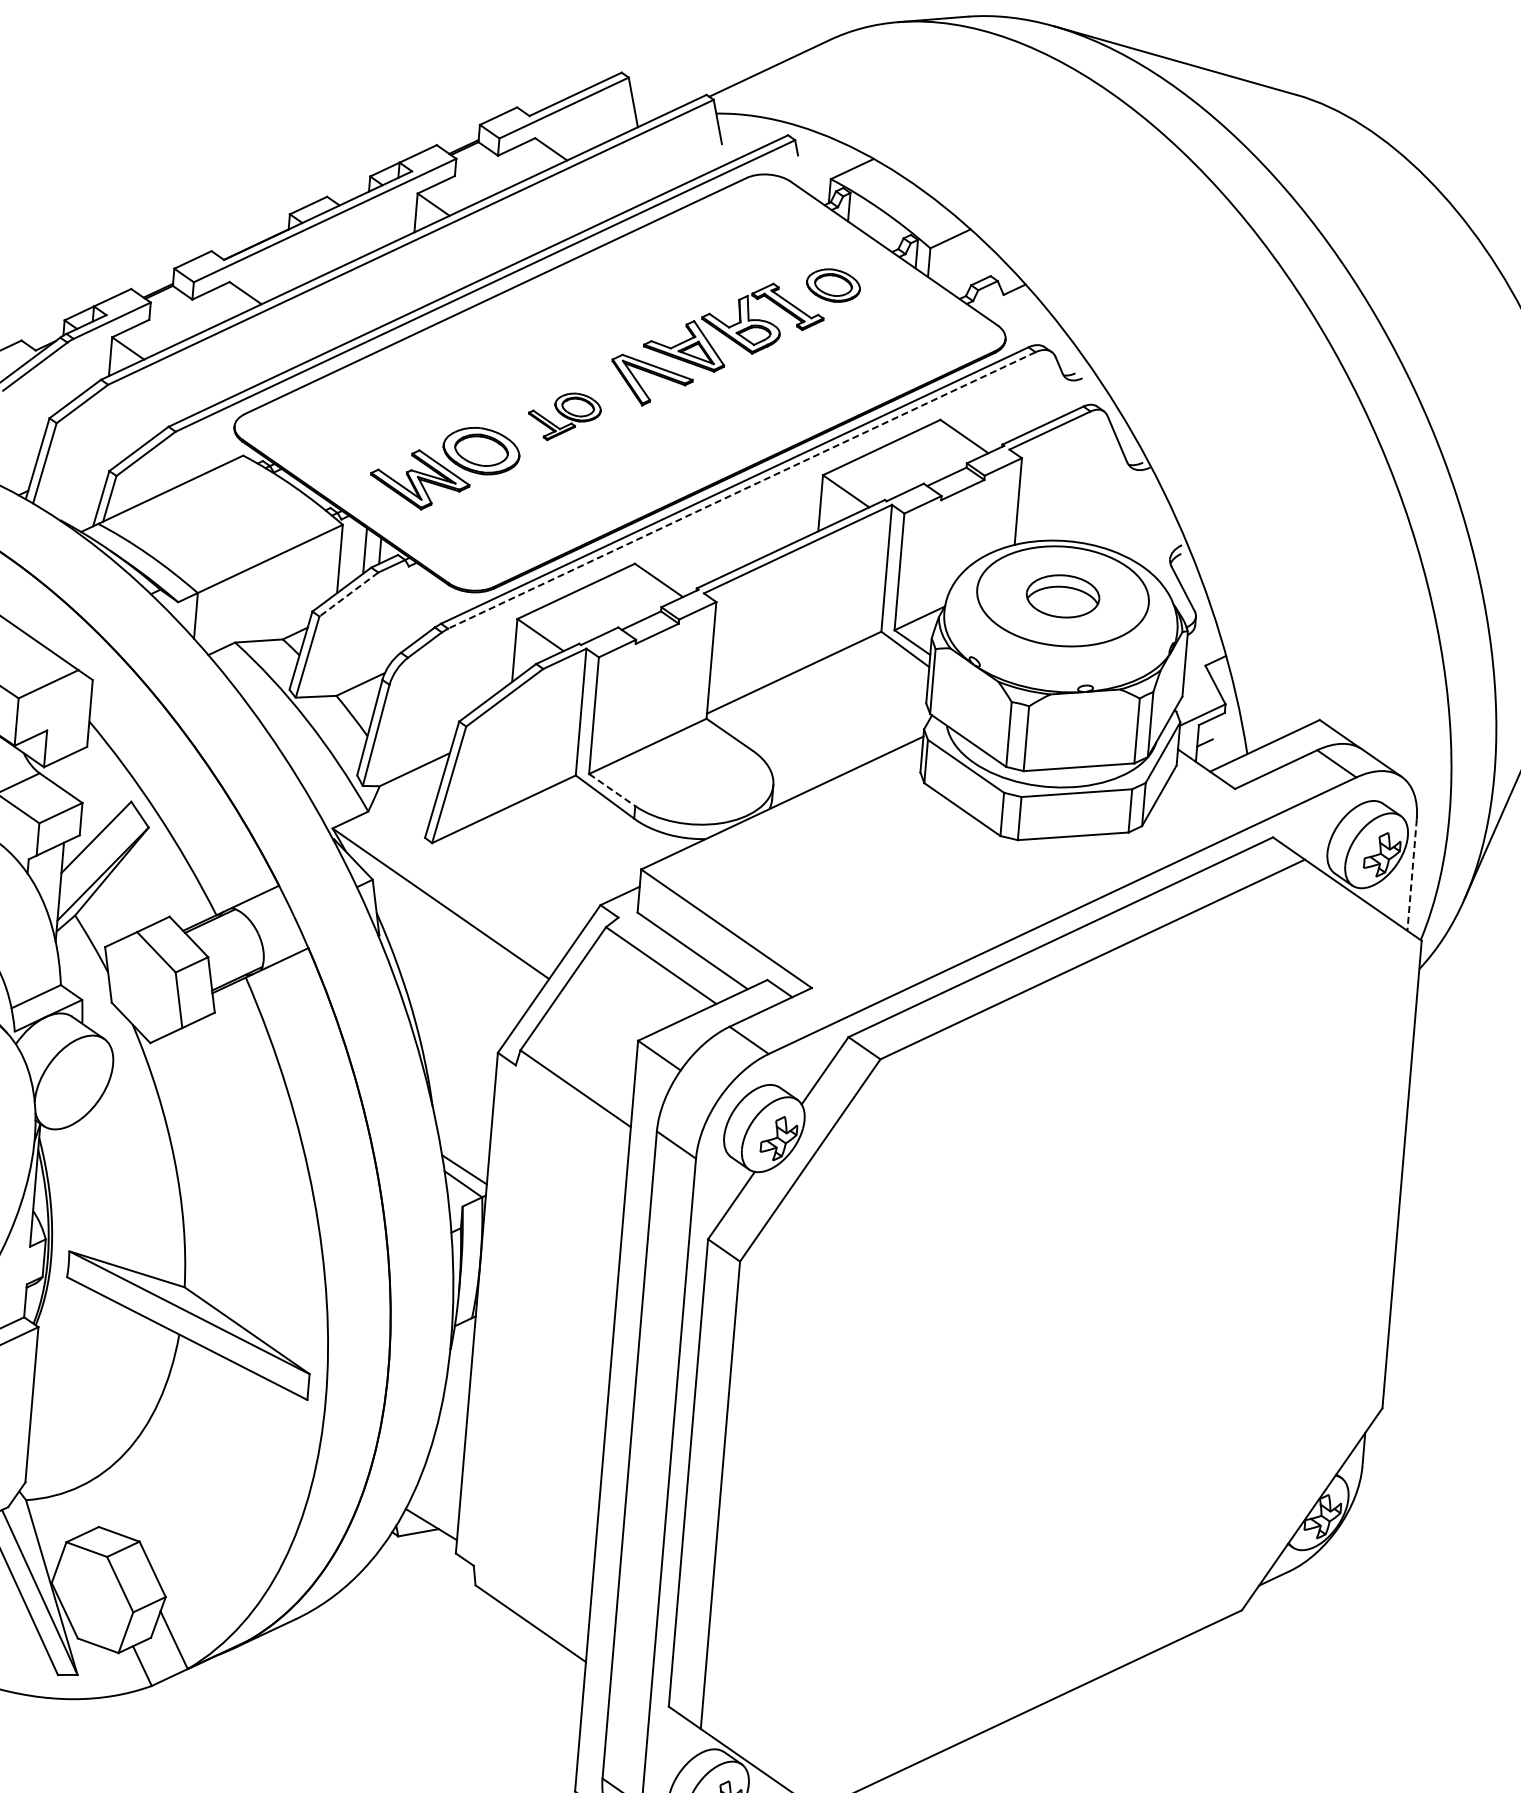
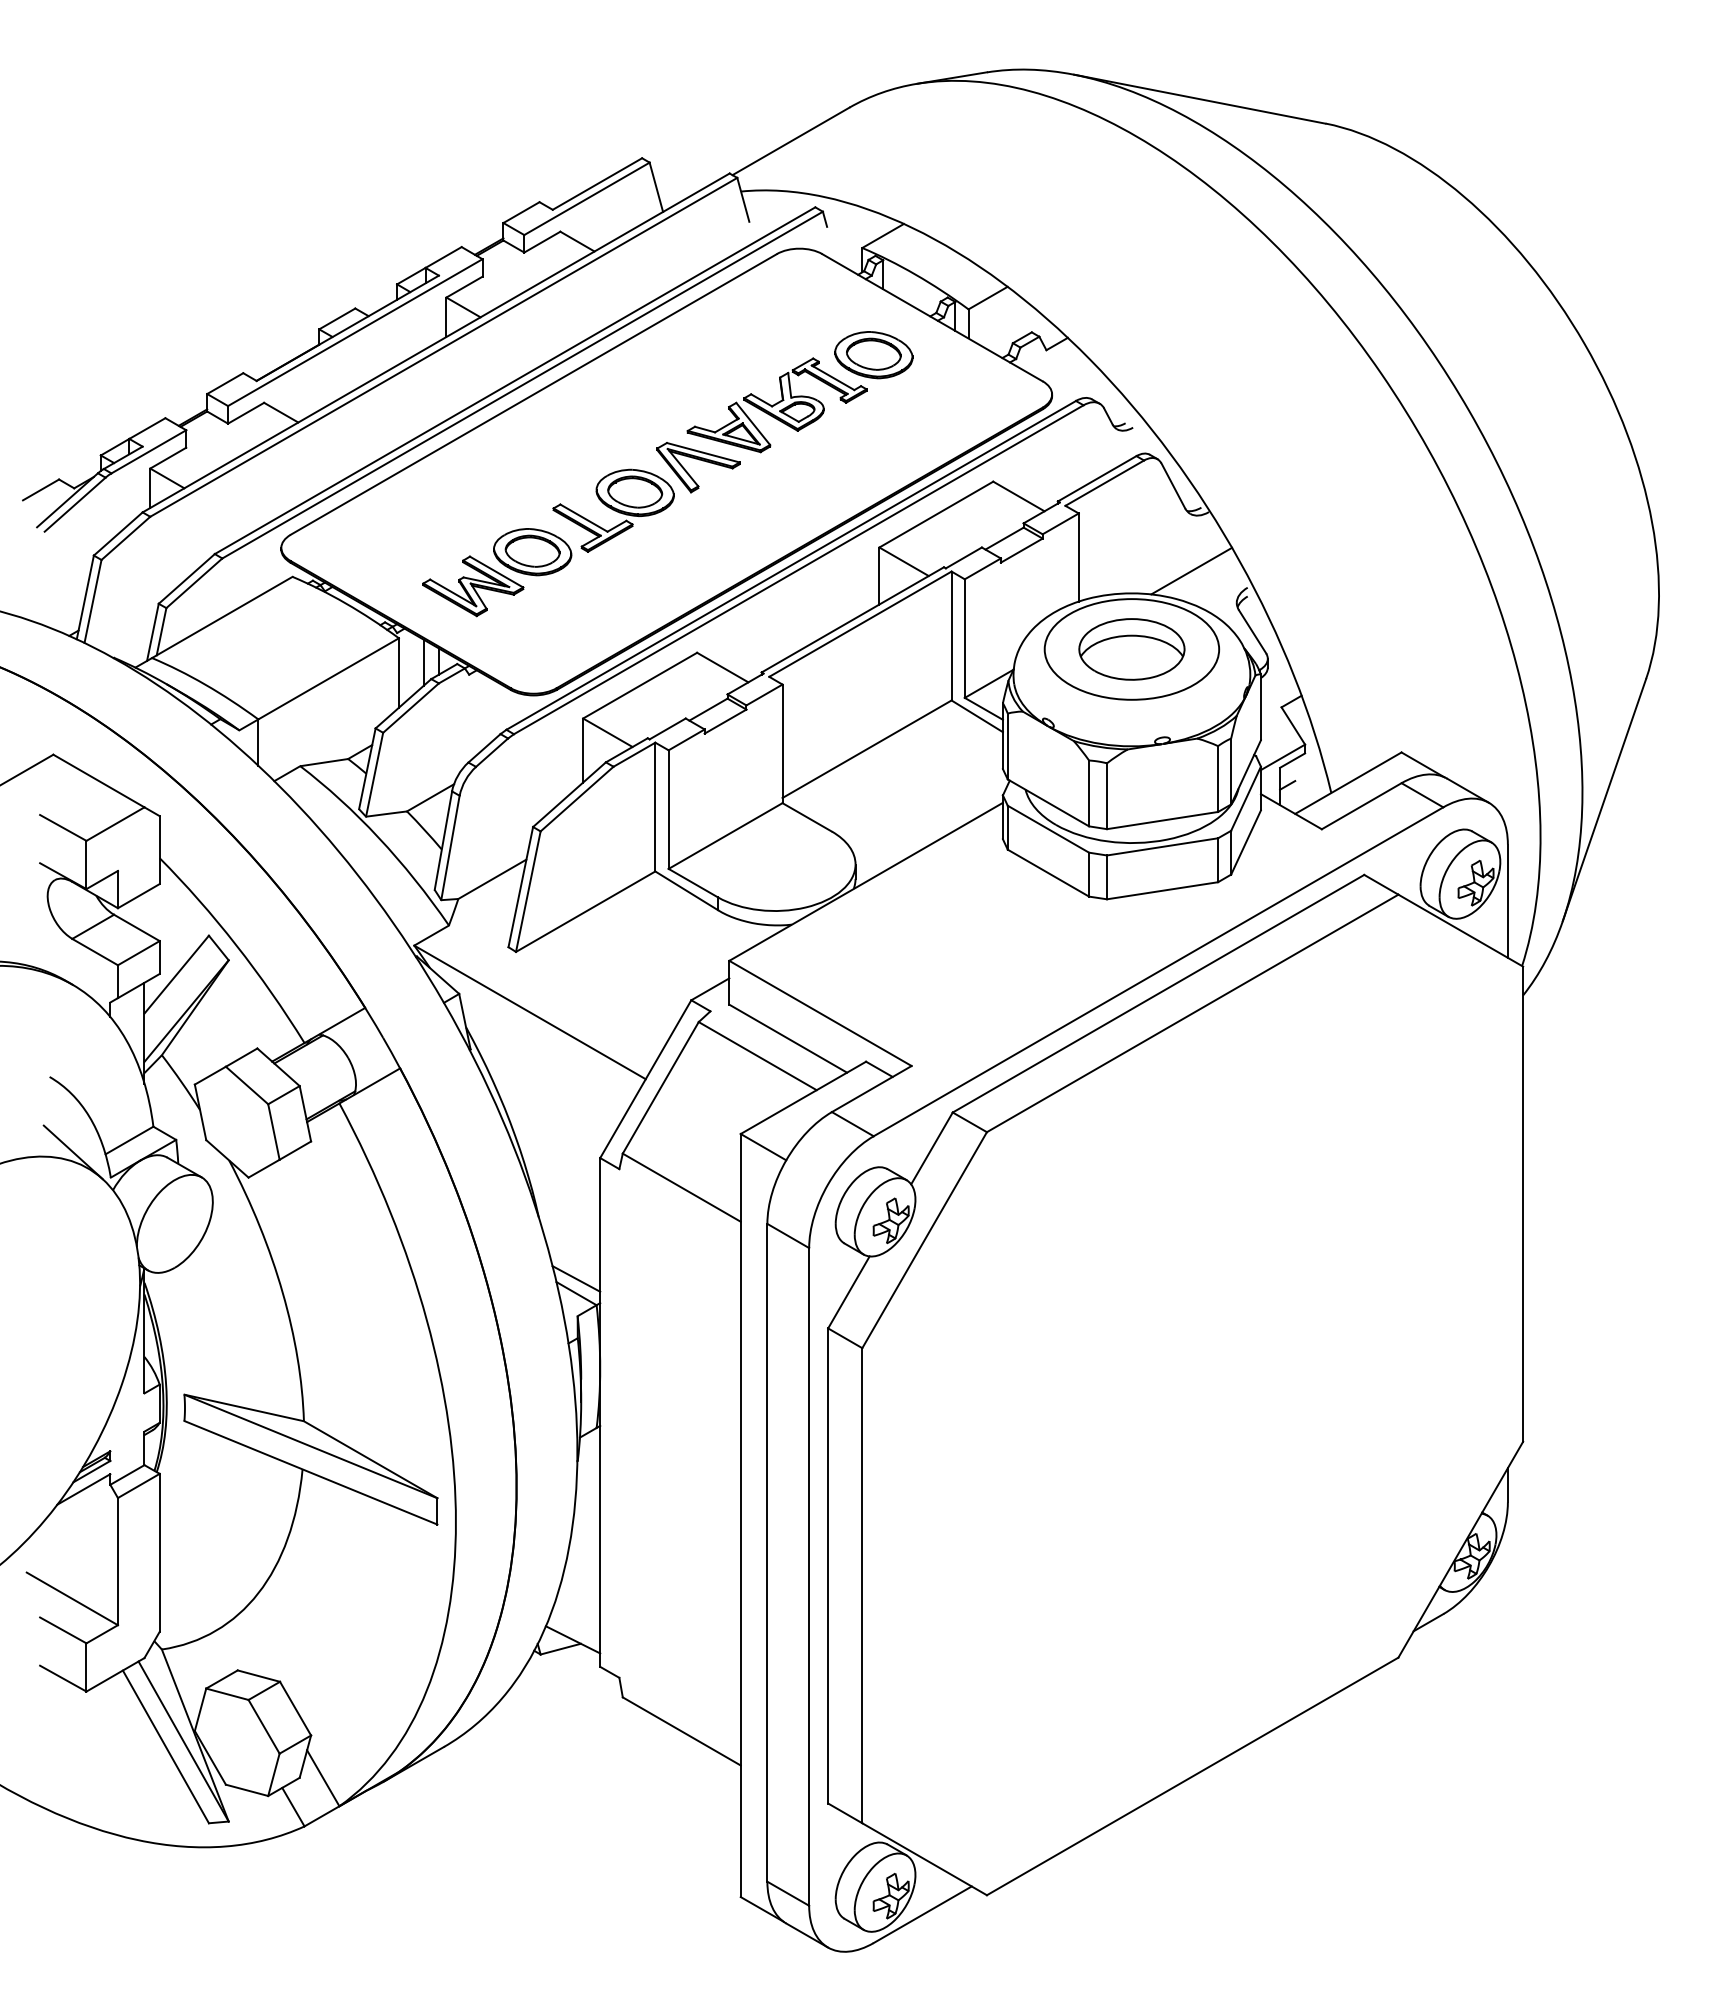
part: (833, 285) -> (873, 355), size x1.43
part: (564, 416) -> (613, 510), size x1.67
line: (741, 490) -> (798, 569), dashed -> solid
line: (1128, 523) -> (1191, 570), added
line: (348, 594) -> (410, 708), dashed -> solid
part: (1062, 596) -> (1131, 649), size x1.43
line: (612, 790) -> (693, 883), dashed -> solid
line: (1411, 875) -> (1507, 901), dashed -> solid

